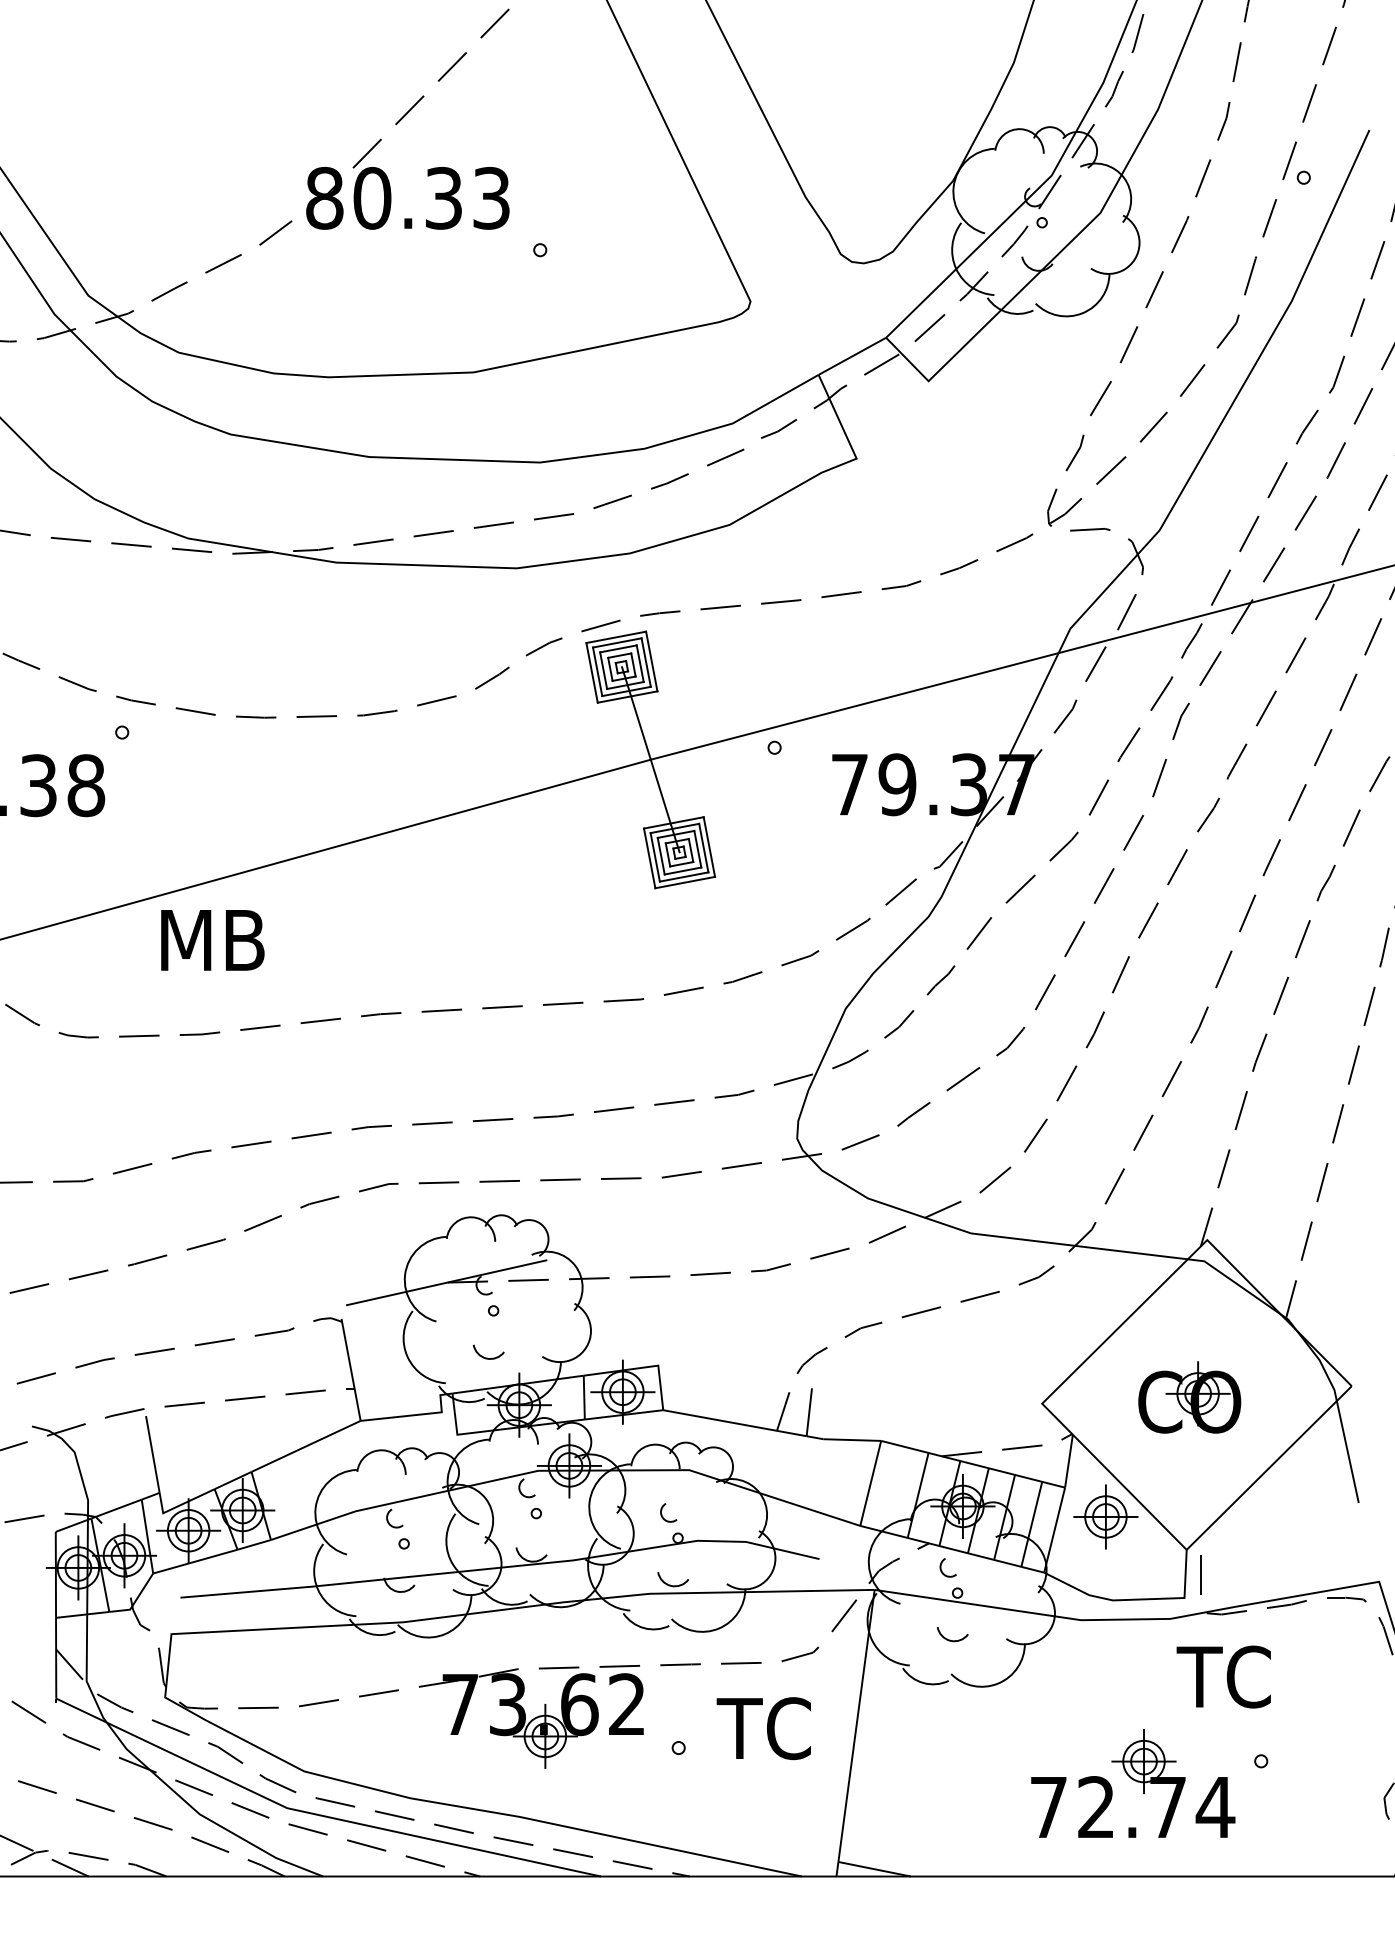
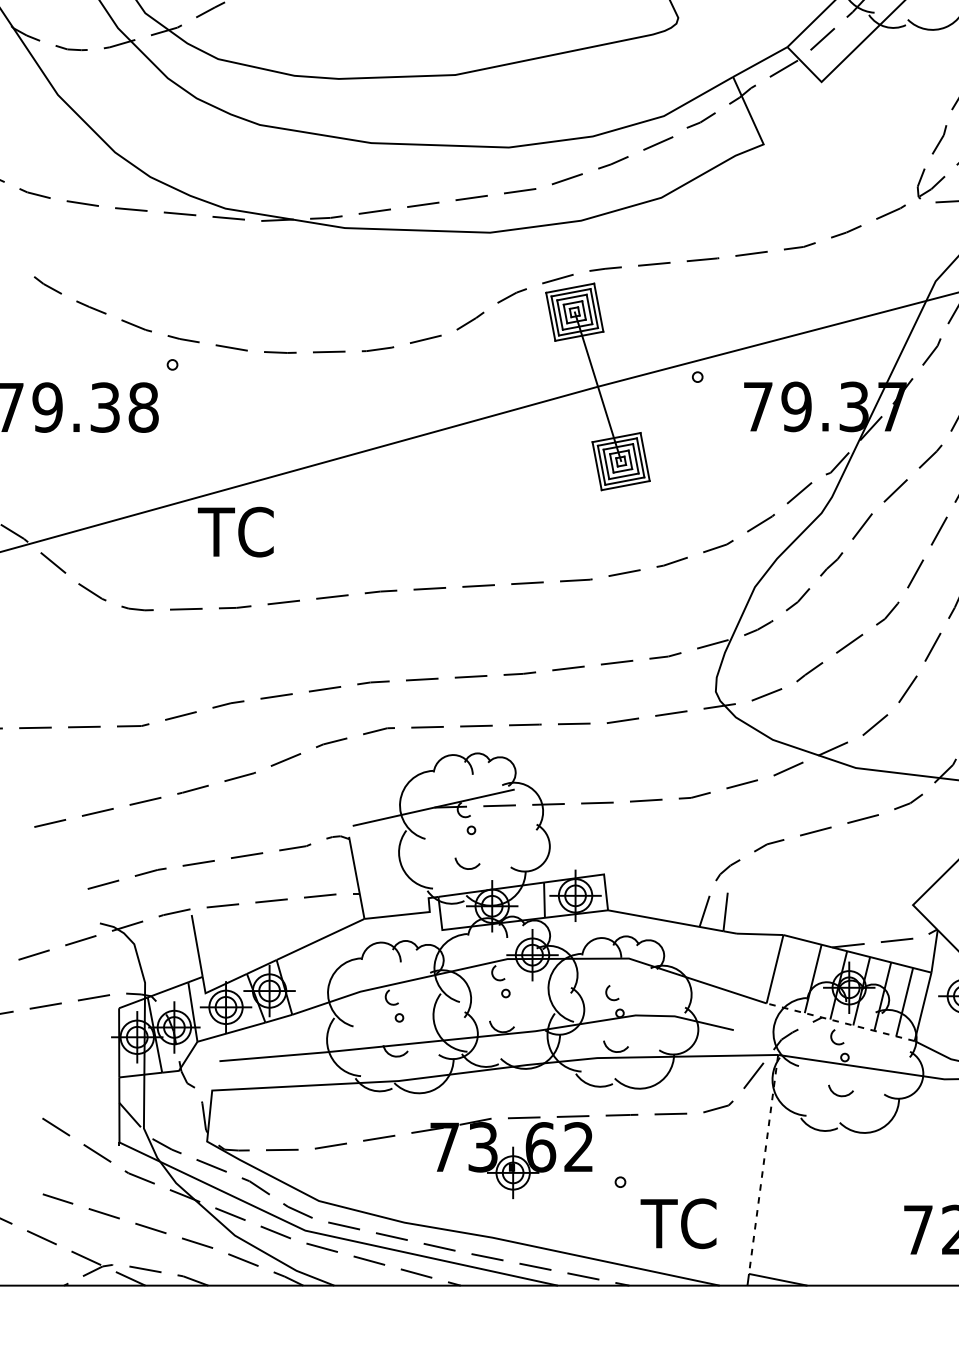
text: (208, 940) -> (242, 532), MB -> TC
line: (952, 1549) -> (840, 1022), solid -> dashed
line: (856, 1726) -> (763, 1164), solid -> dashed
text: (763, 1728) -> (678, 1223), moved

